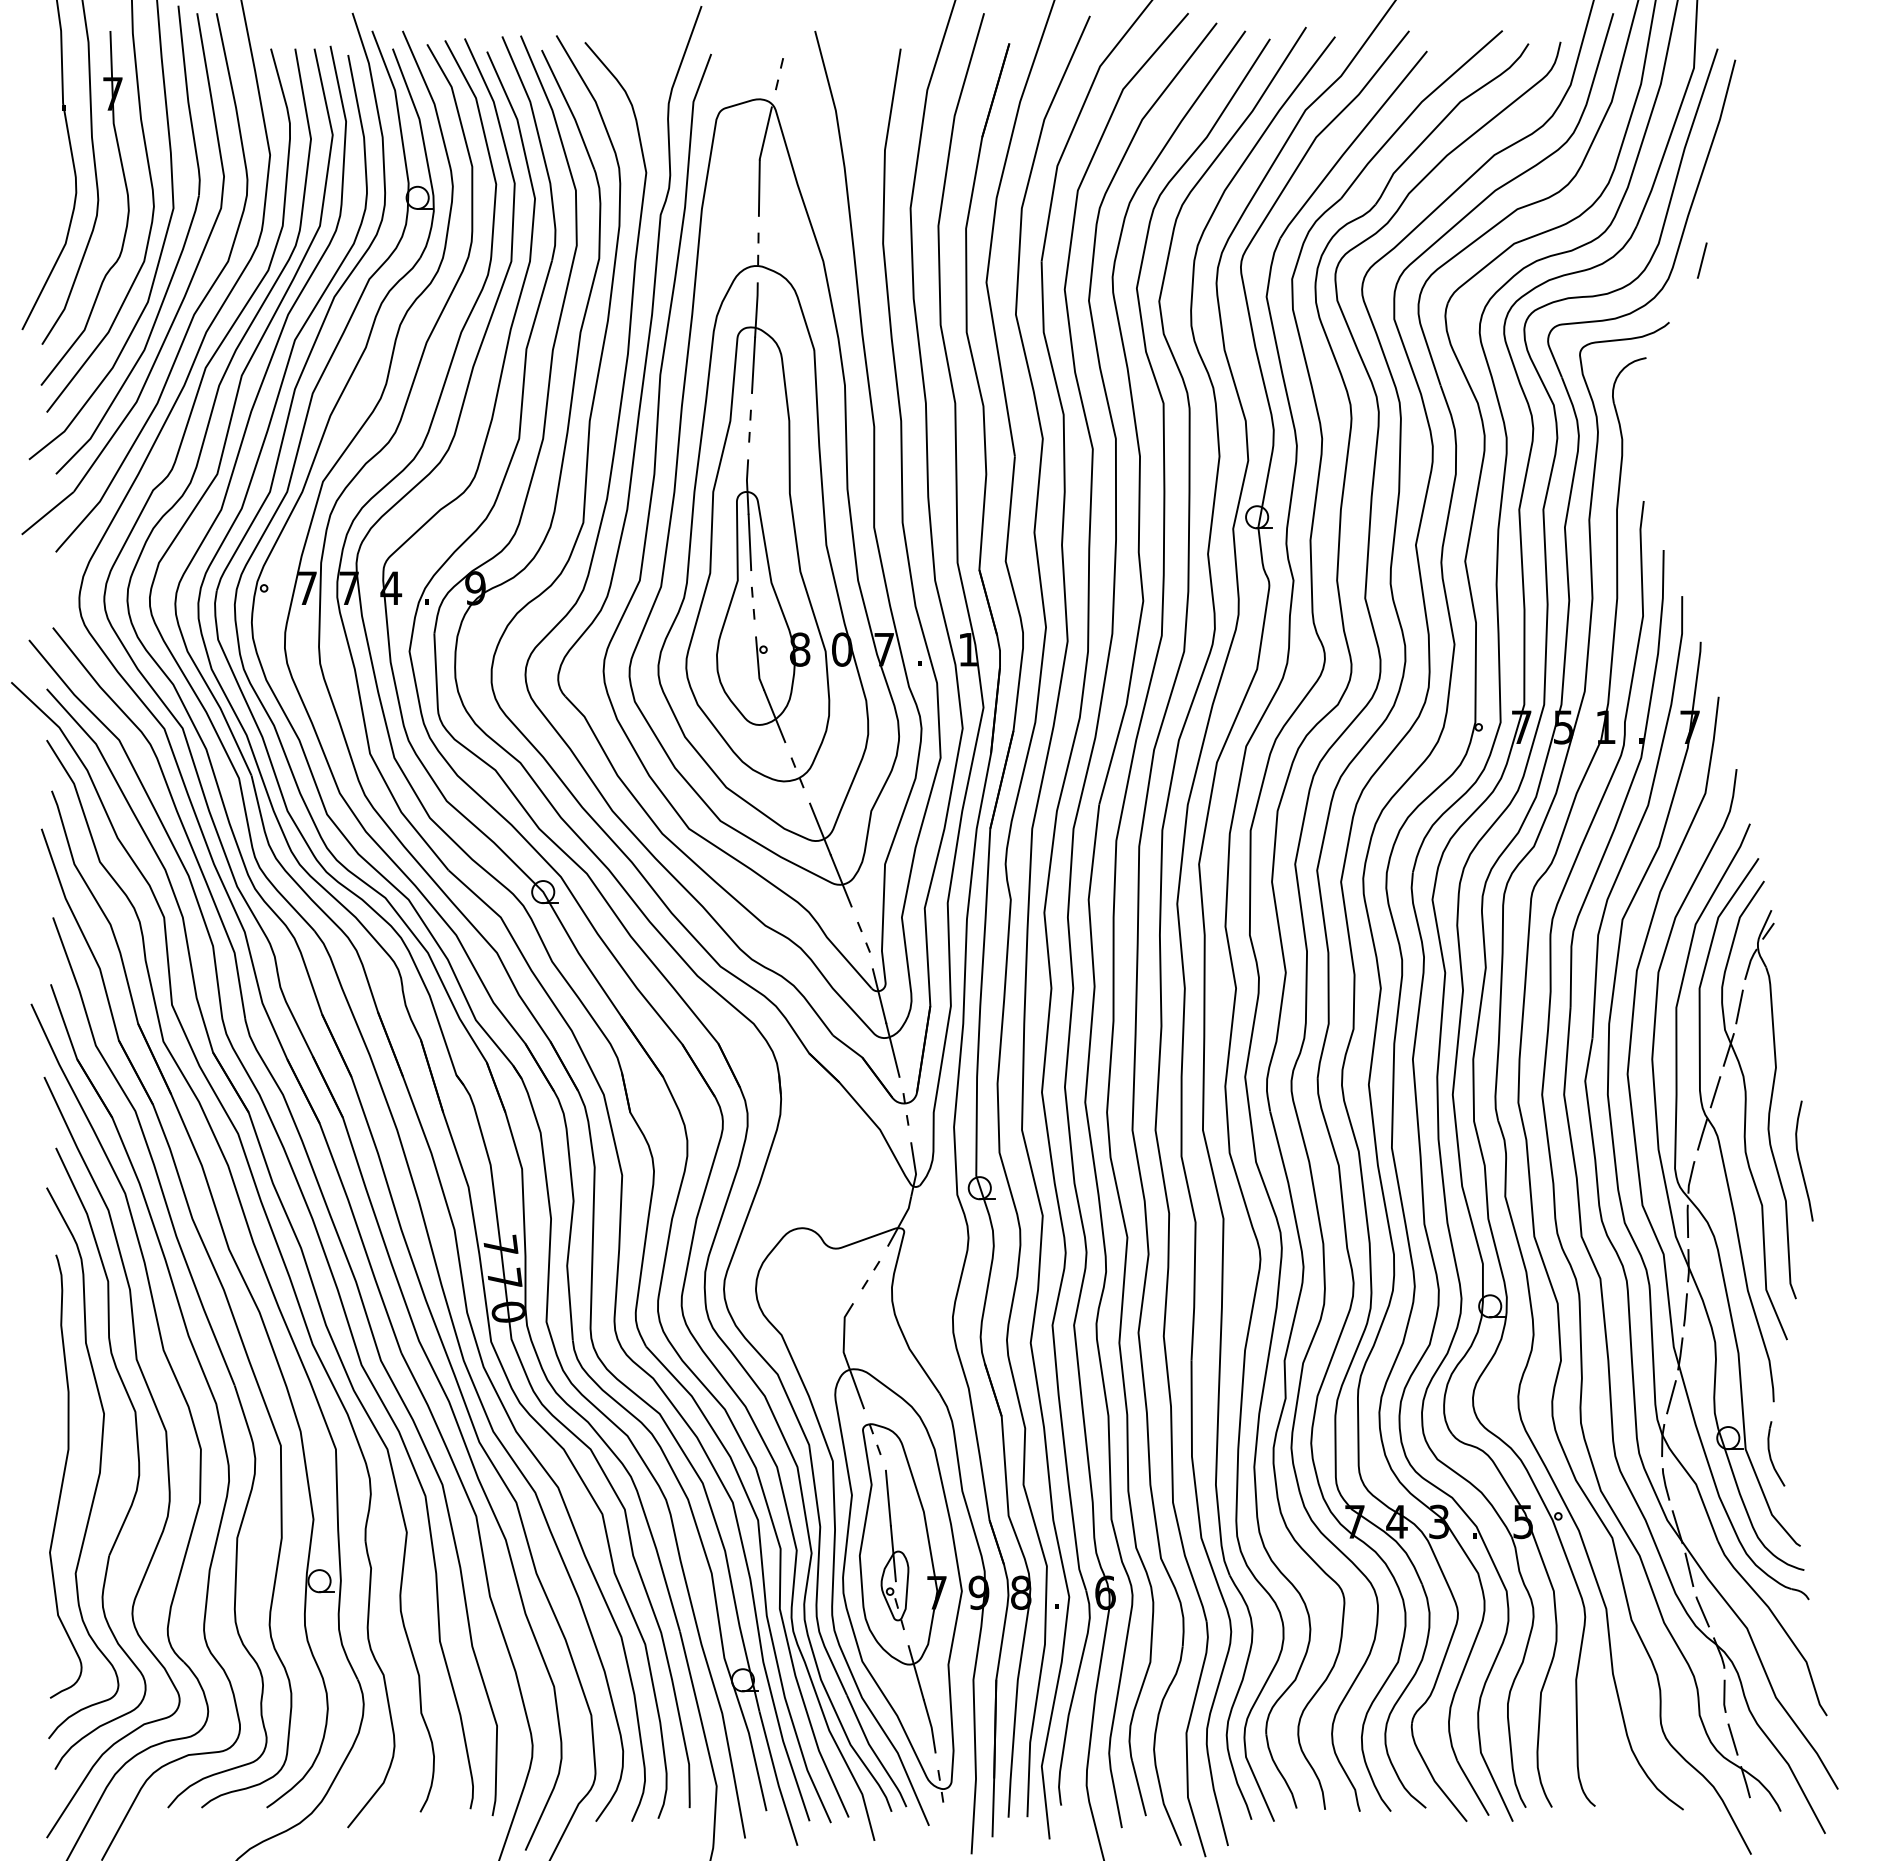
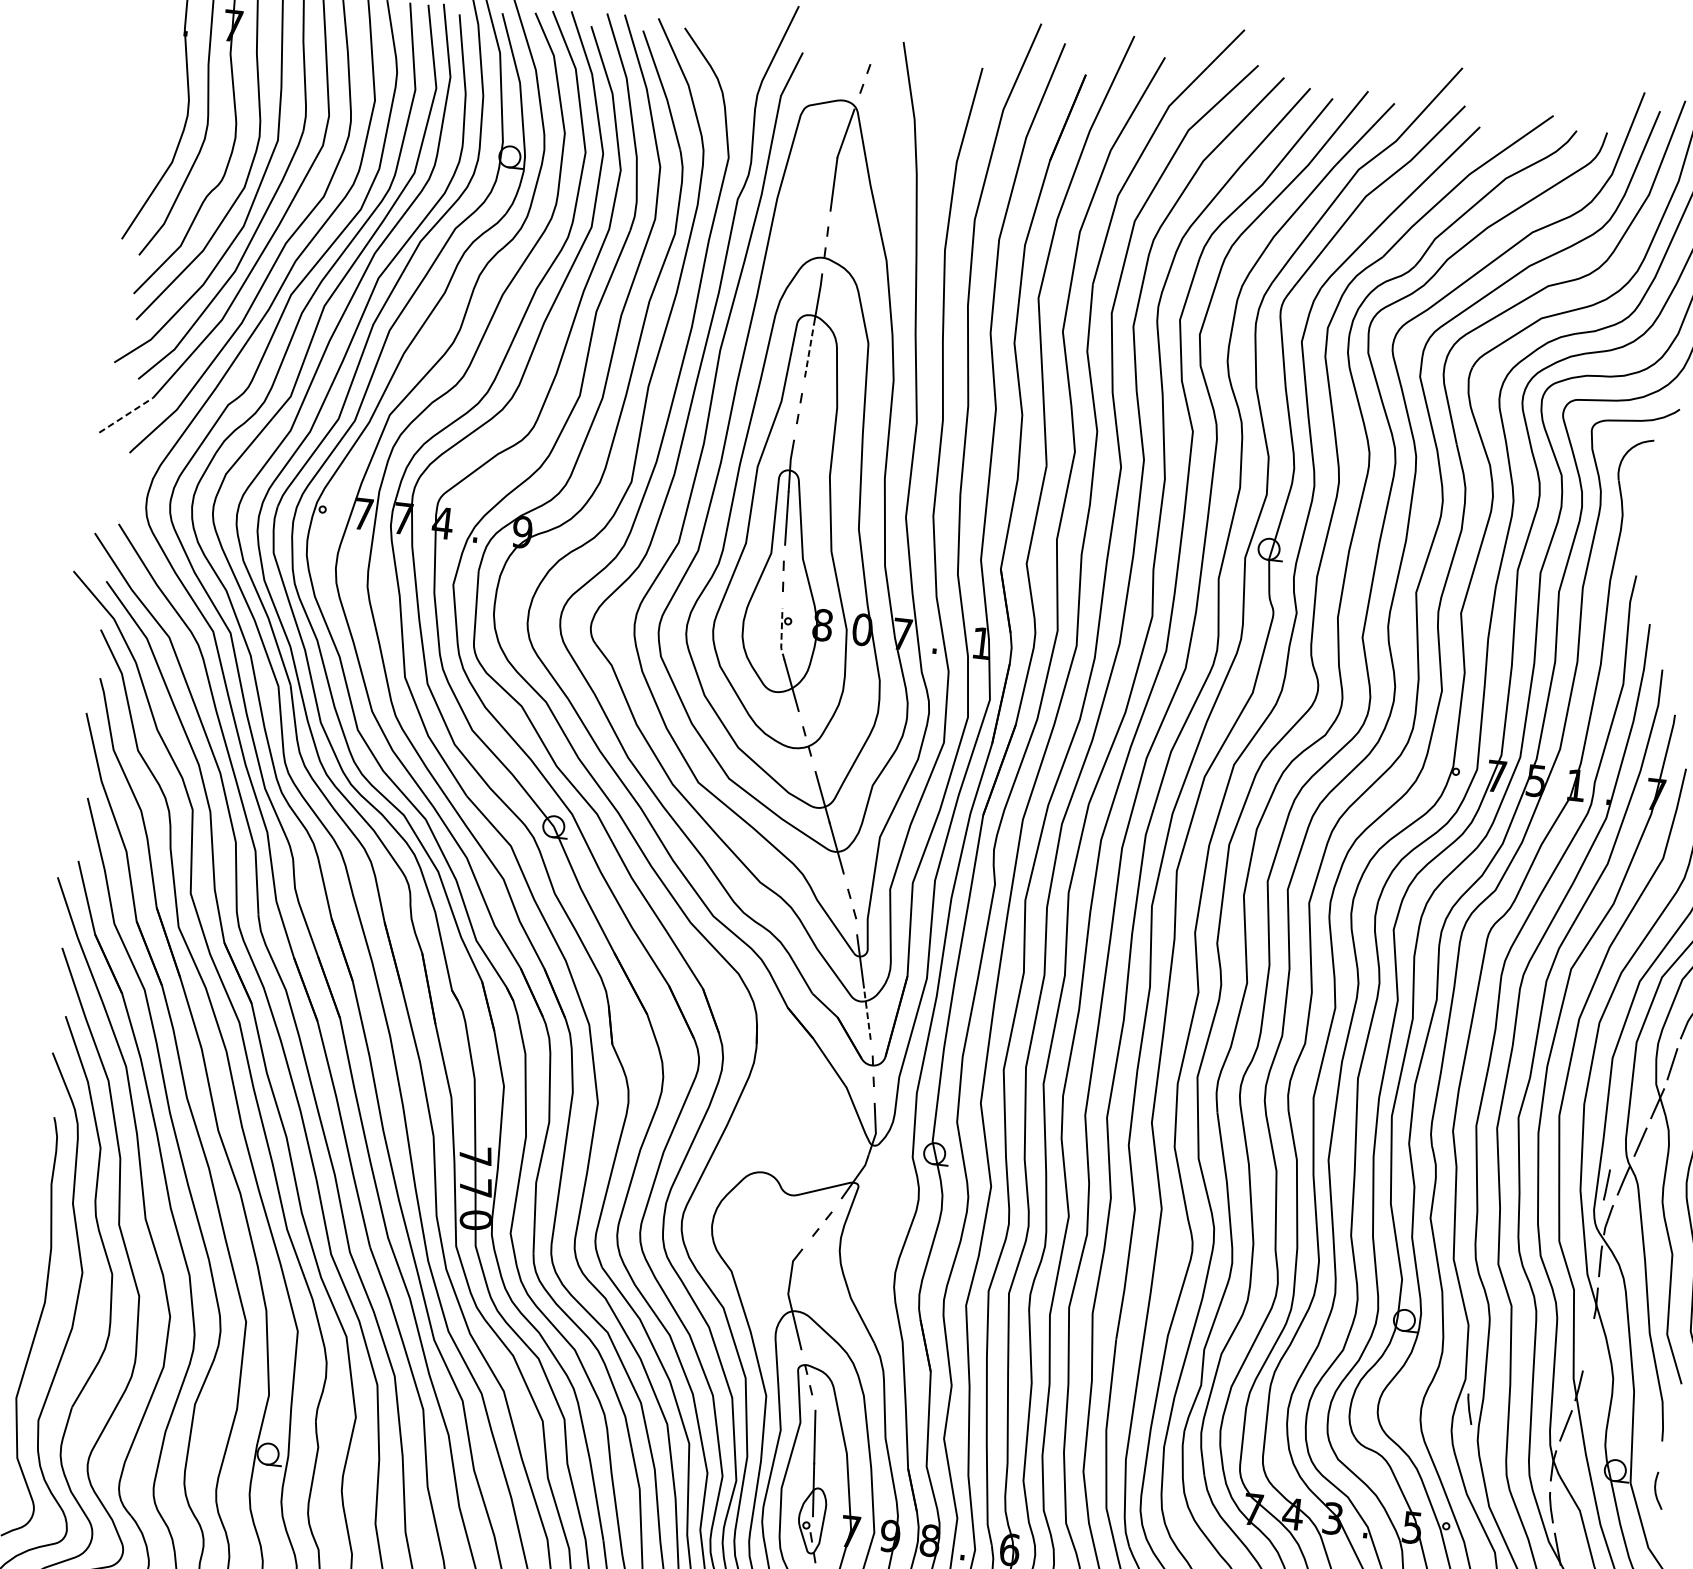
line: (753, 365) -> (809, 351), solid -> dashed
line: (47, 513) -> (125, 415), solid -> dashed
line: (758, 664) -> (781, 634), solid -> dashed
line: (892, 1049) -> (867, 1013), solid -> dashed
line: (1685, 1309) -> (1606, 1184), moved
line: (1569, 1391) -> (1470, 1409), added
part: (1776, 1453) -> (1659, 1490), size x0.6

